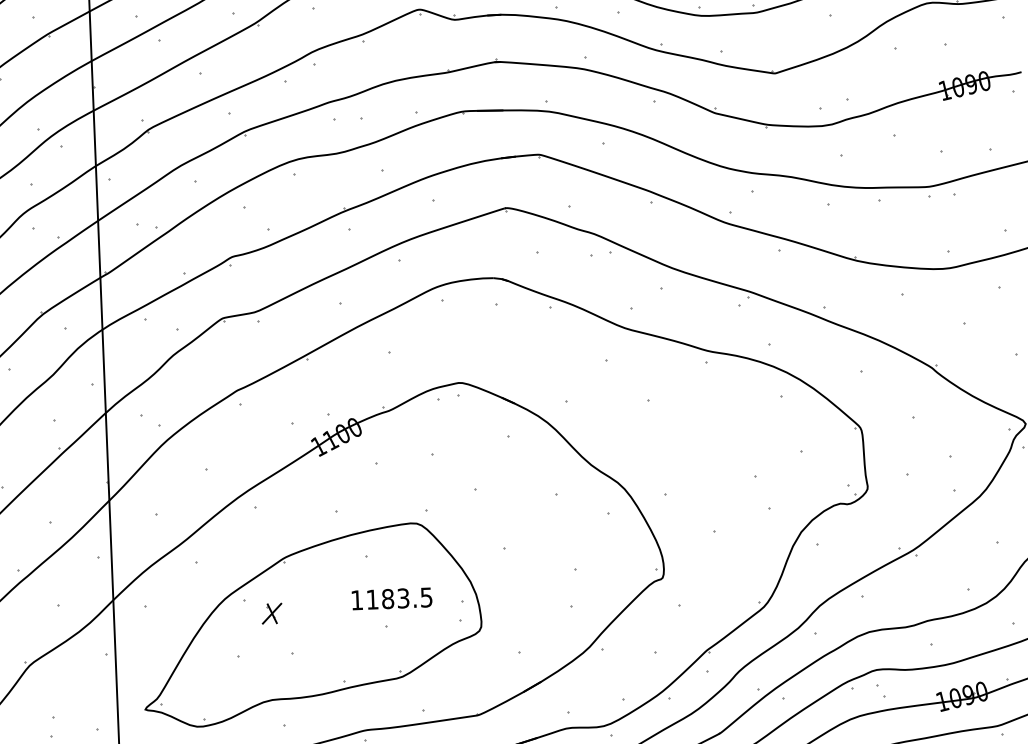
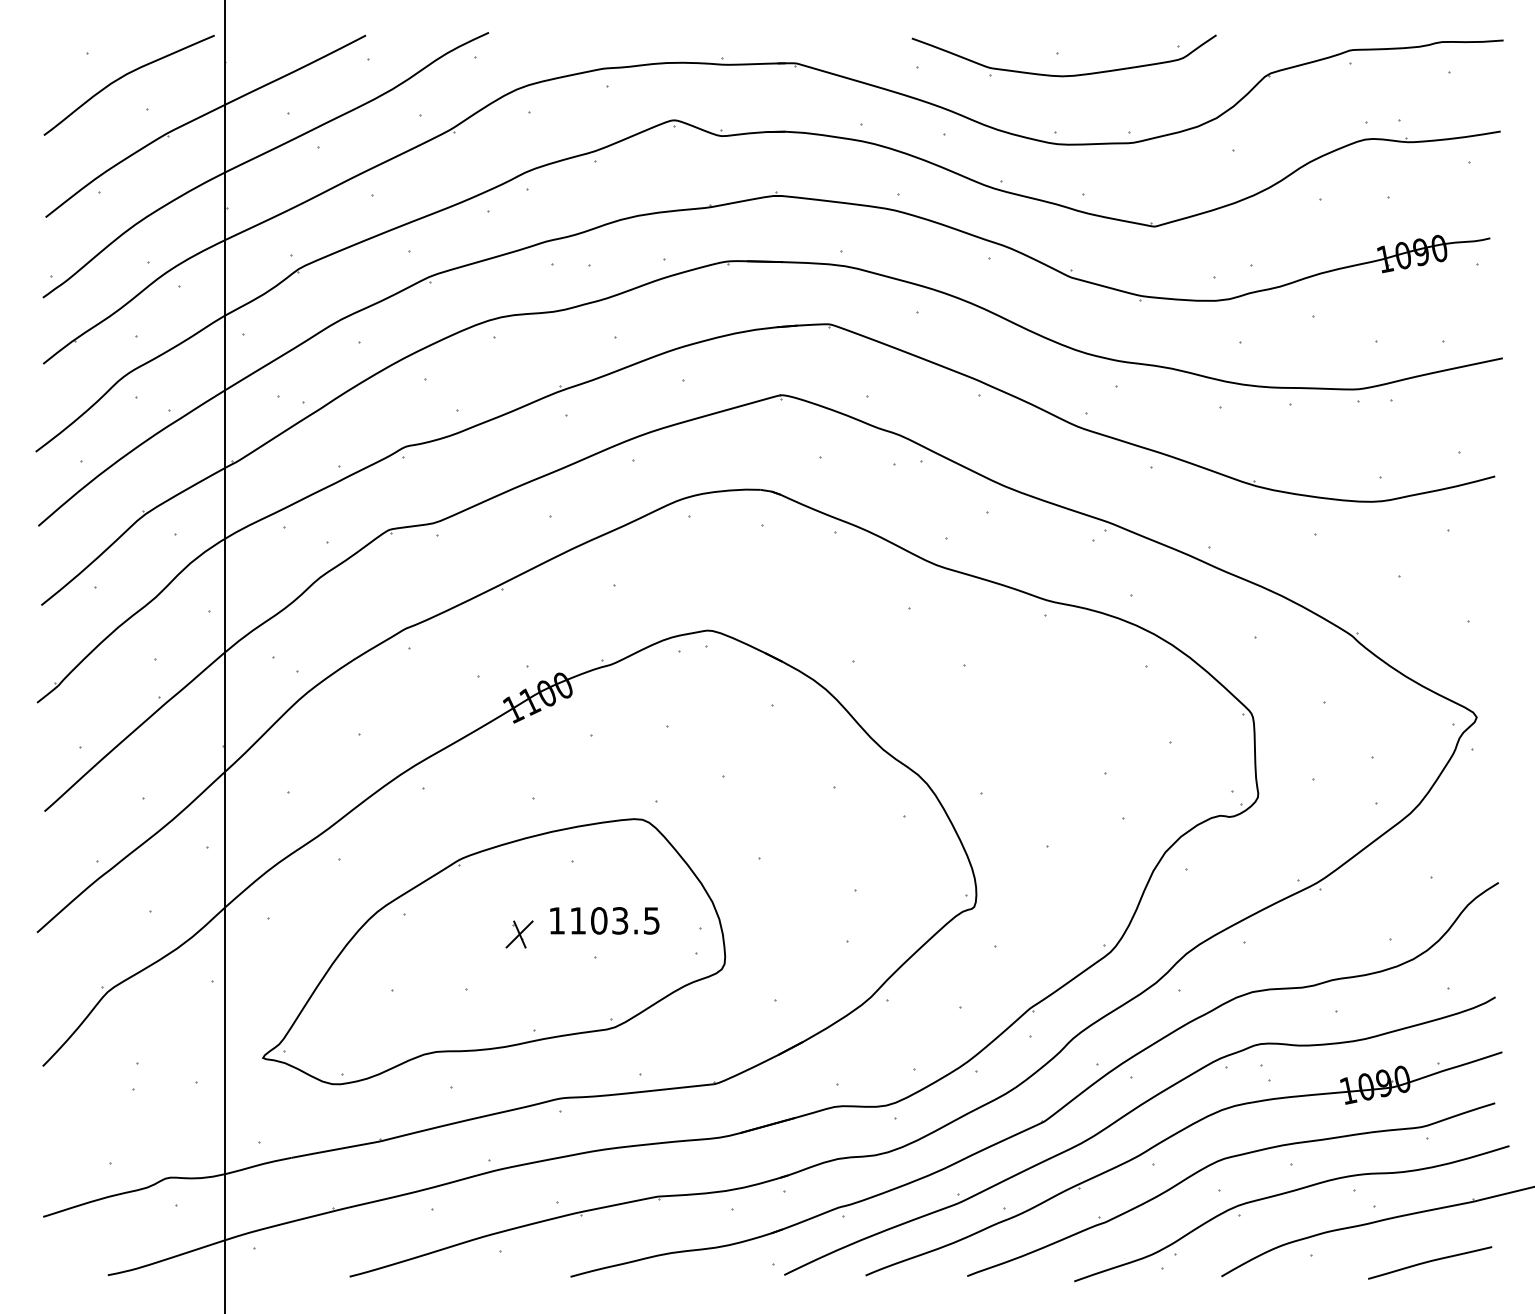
text: (388, 598) -> (599, 920), 1183.5 -> 1103.5
part: (272, 613) -> (519, 934), moved

